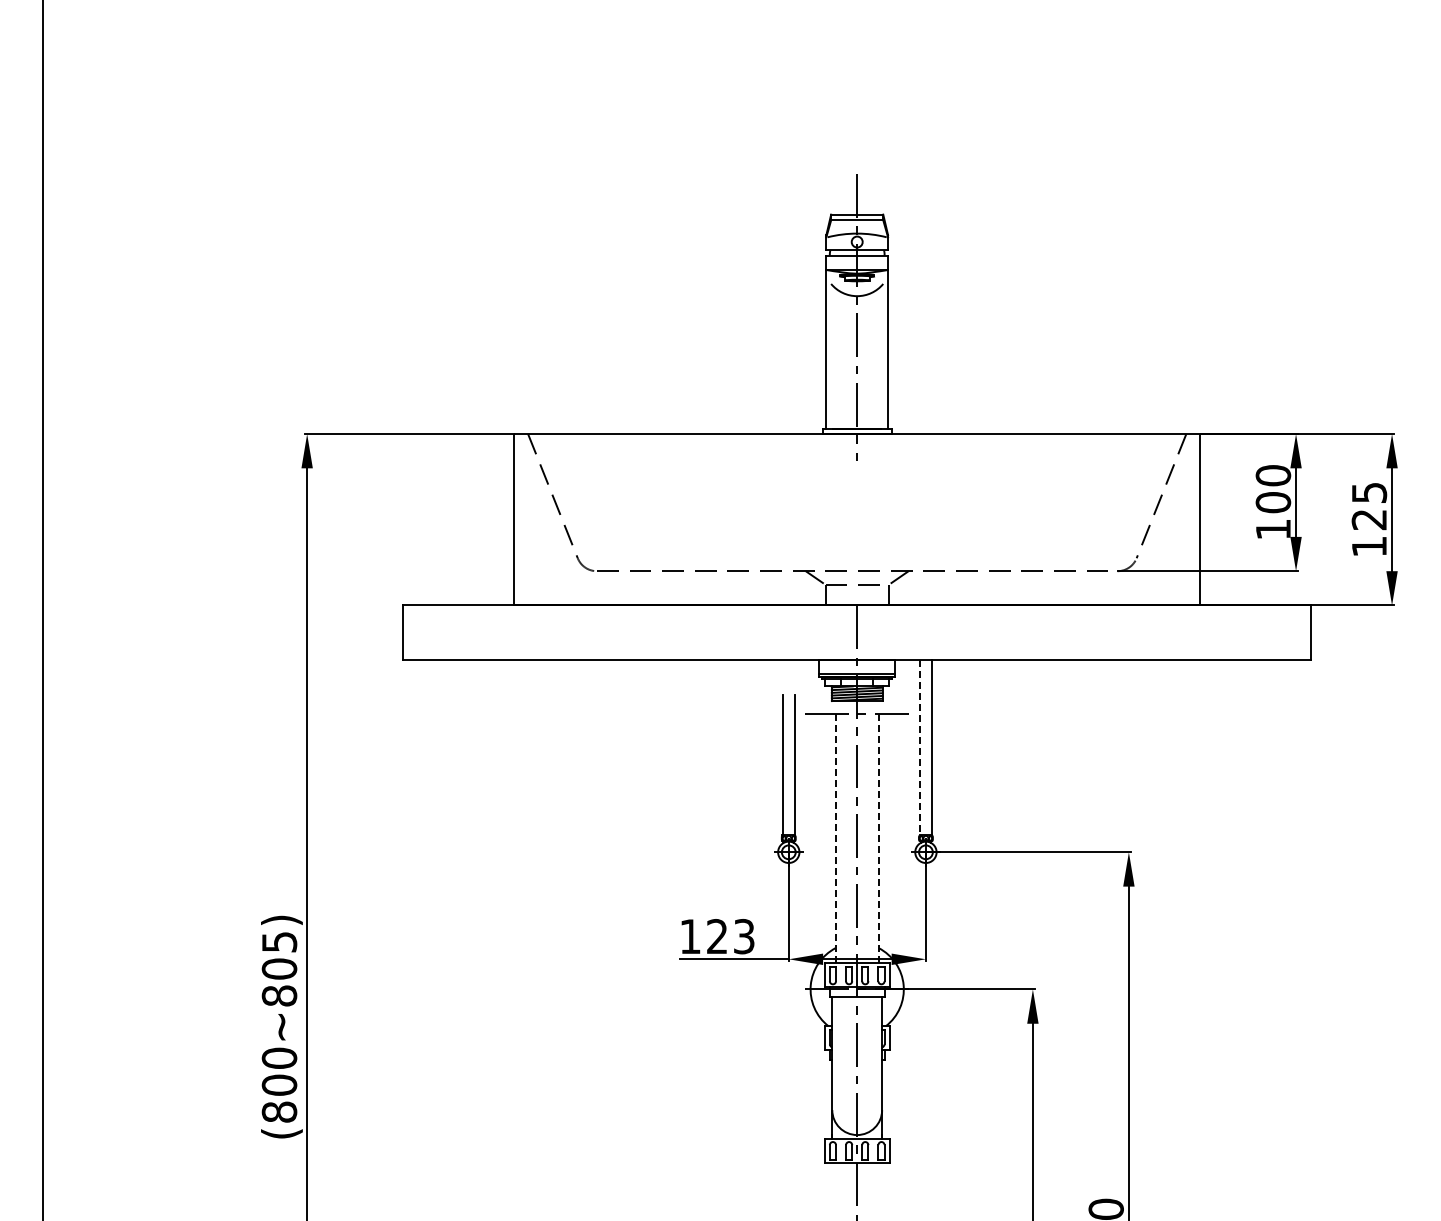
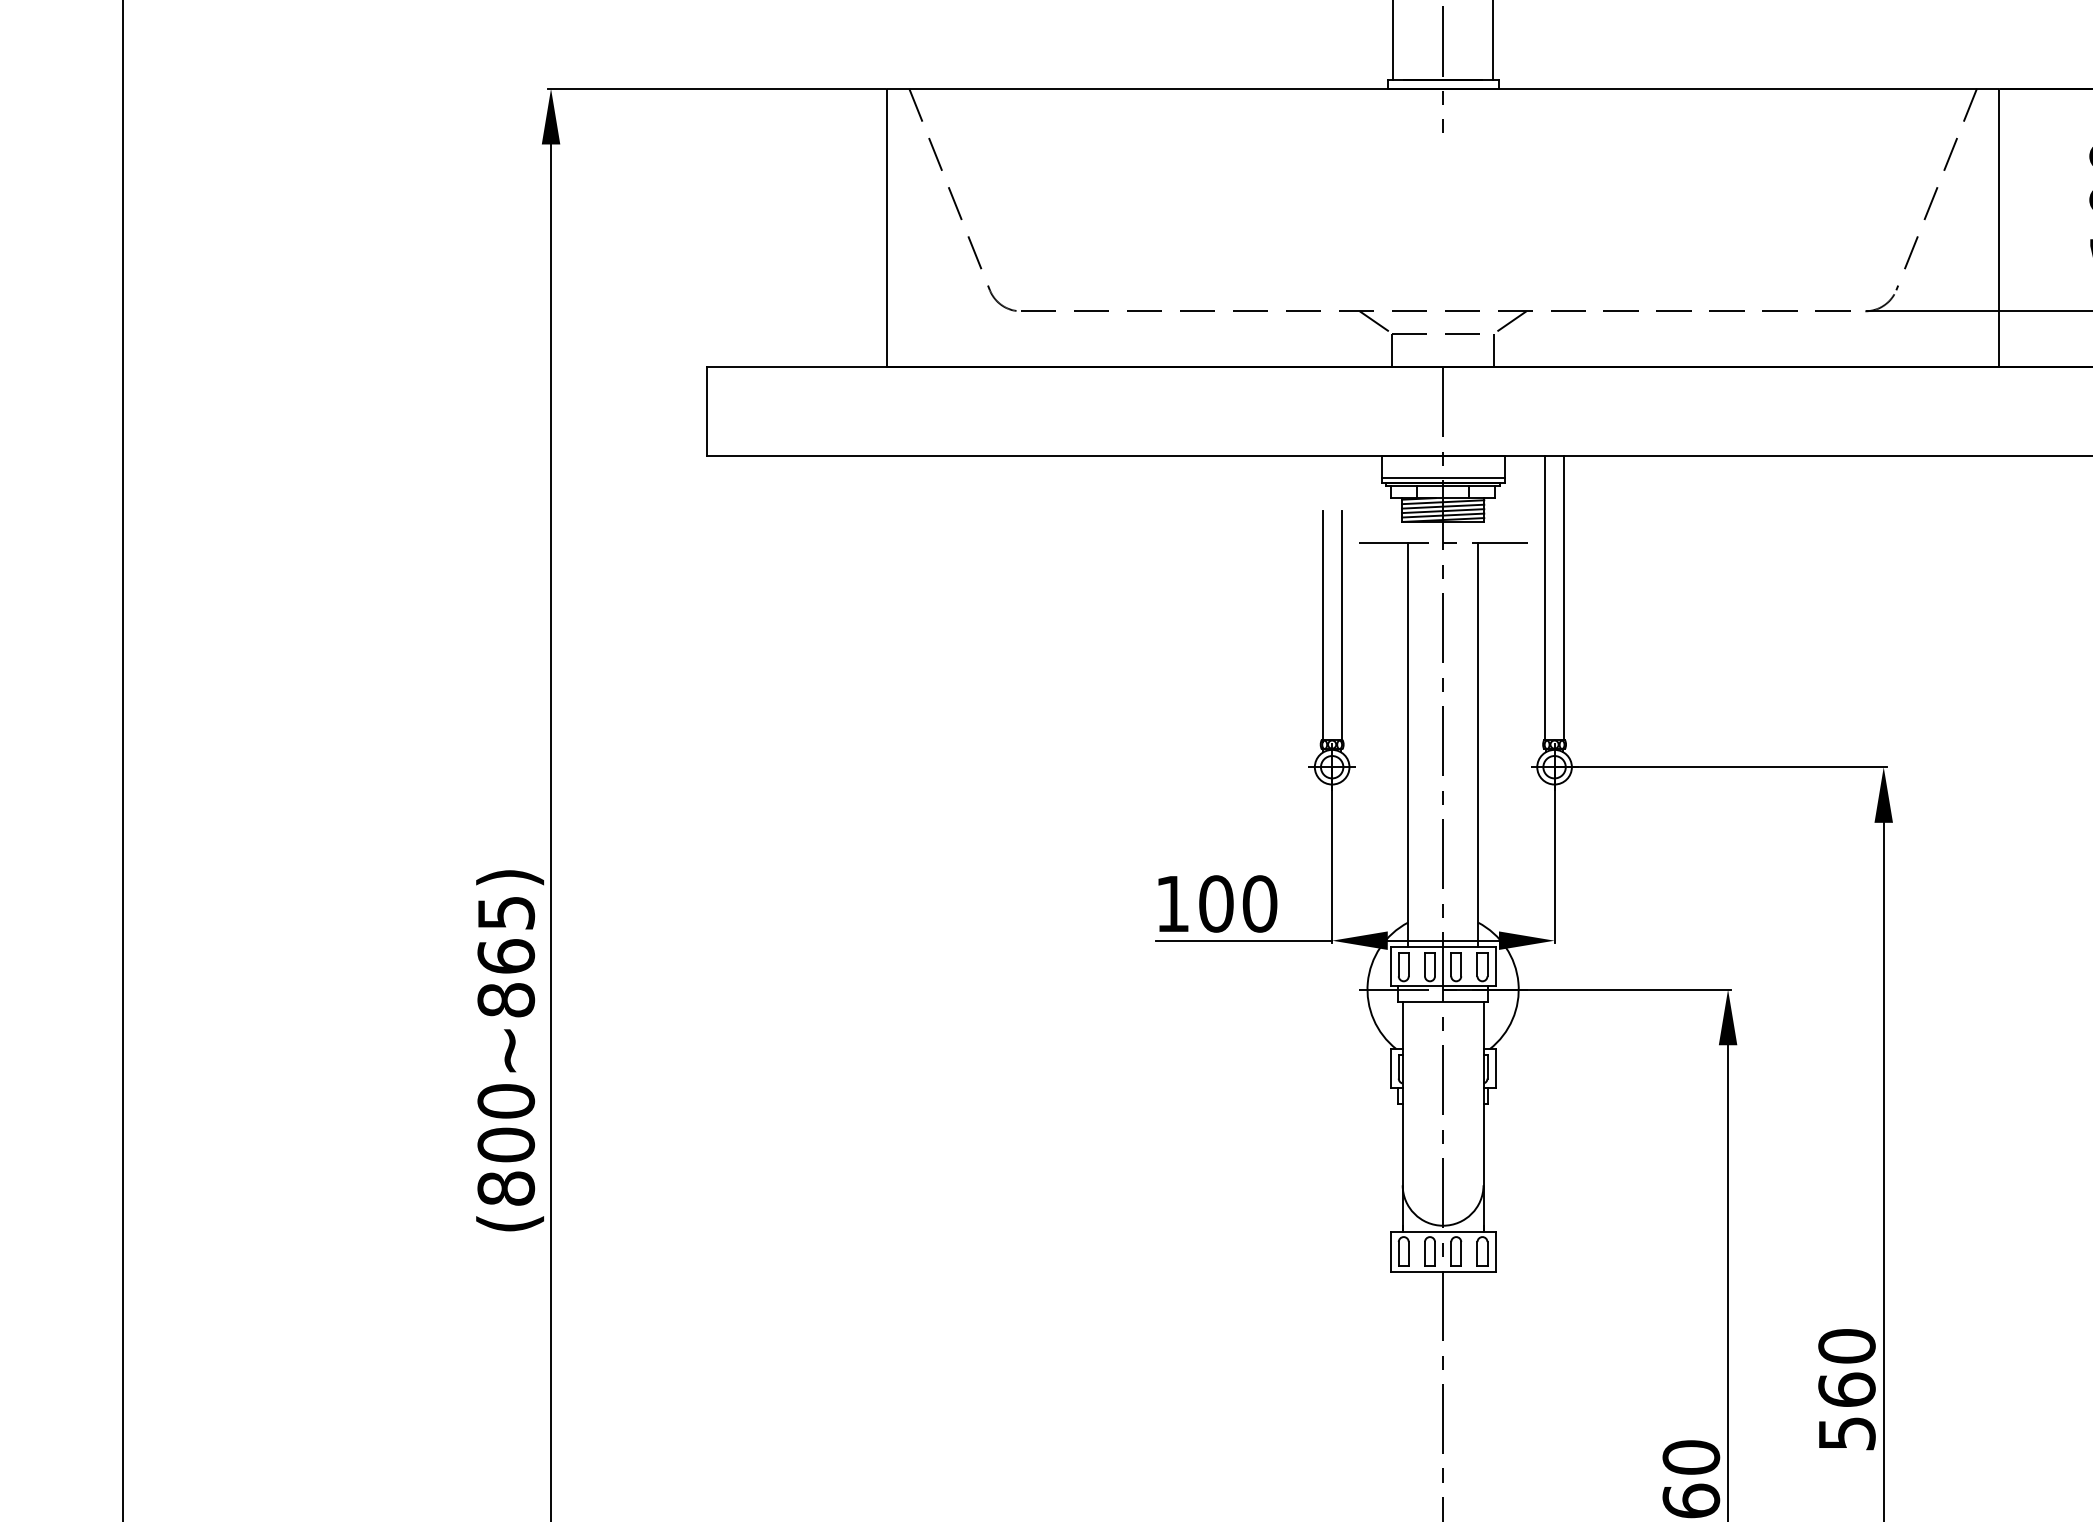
line: (920, 747) -> (1545, 597), dashed -> solid
line: (835, 838) -> (1407, 744), dashed -> solid
line: (878, 838) -> (1477, 744), dashed -> solid
text: (730, 936) -> (1237, 903), 123 -> 100
text: (279, 968) -> (506, 955), (800~805) -> (800~865)

